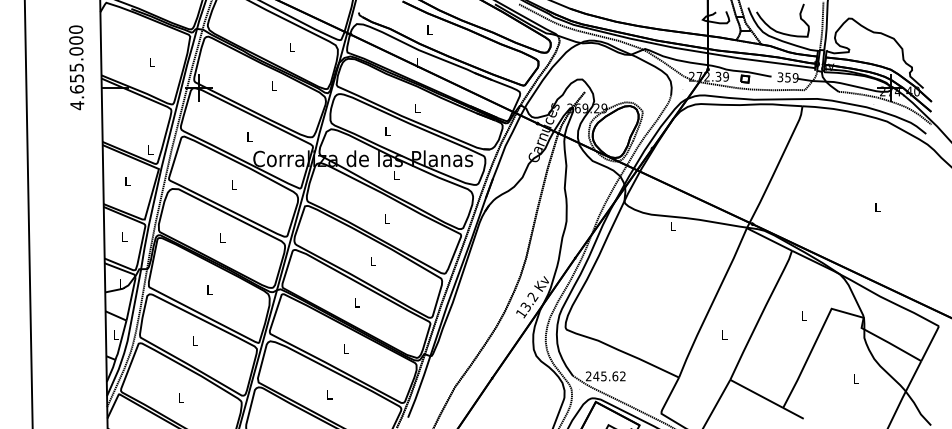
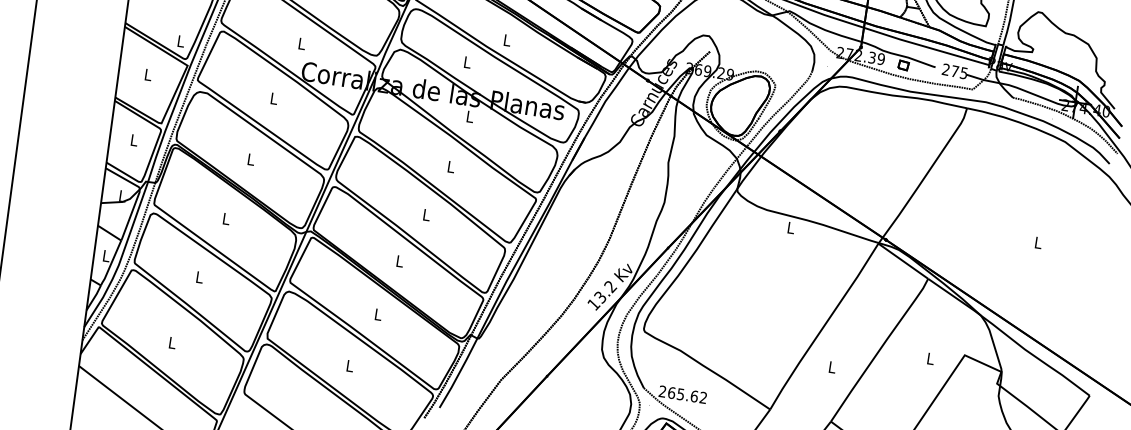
text: (787, 77) -> (954, 71), 359 -> 275
text: (596, 376) -> (671, 393), 245.62 -> 265.62

